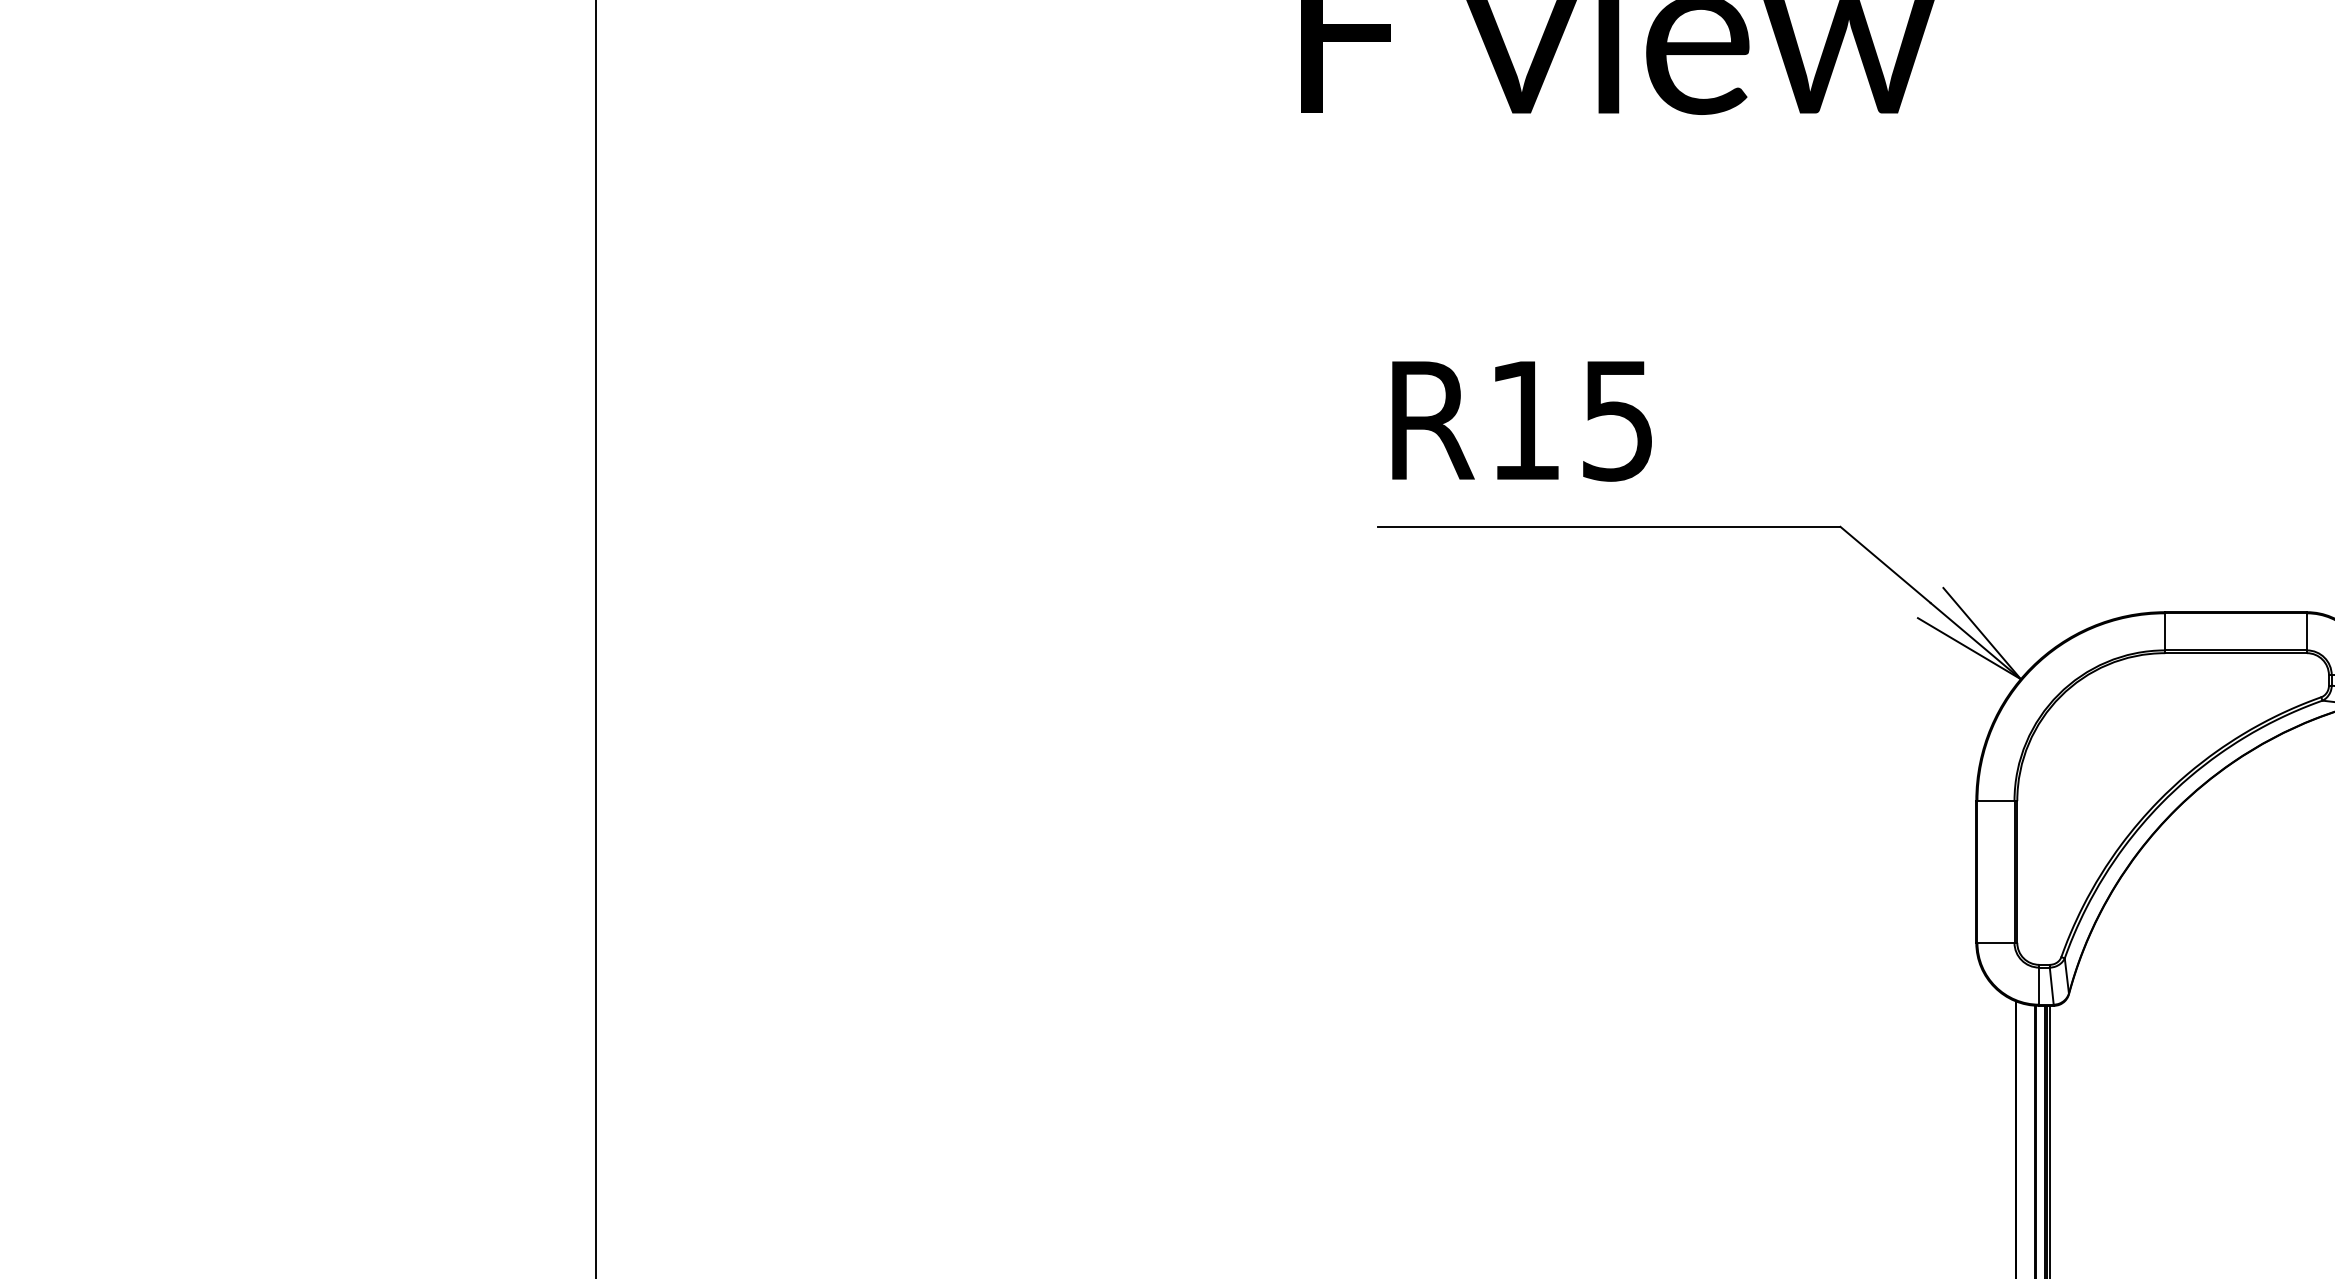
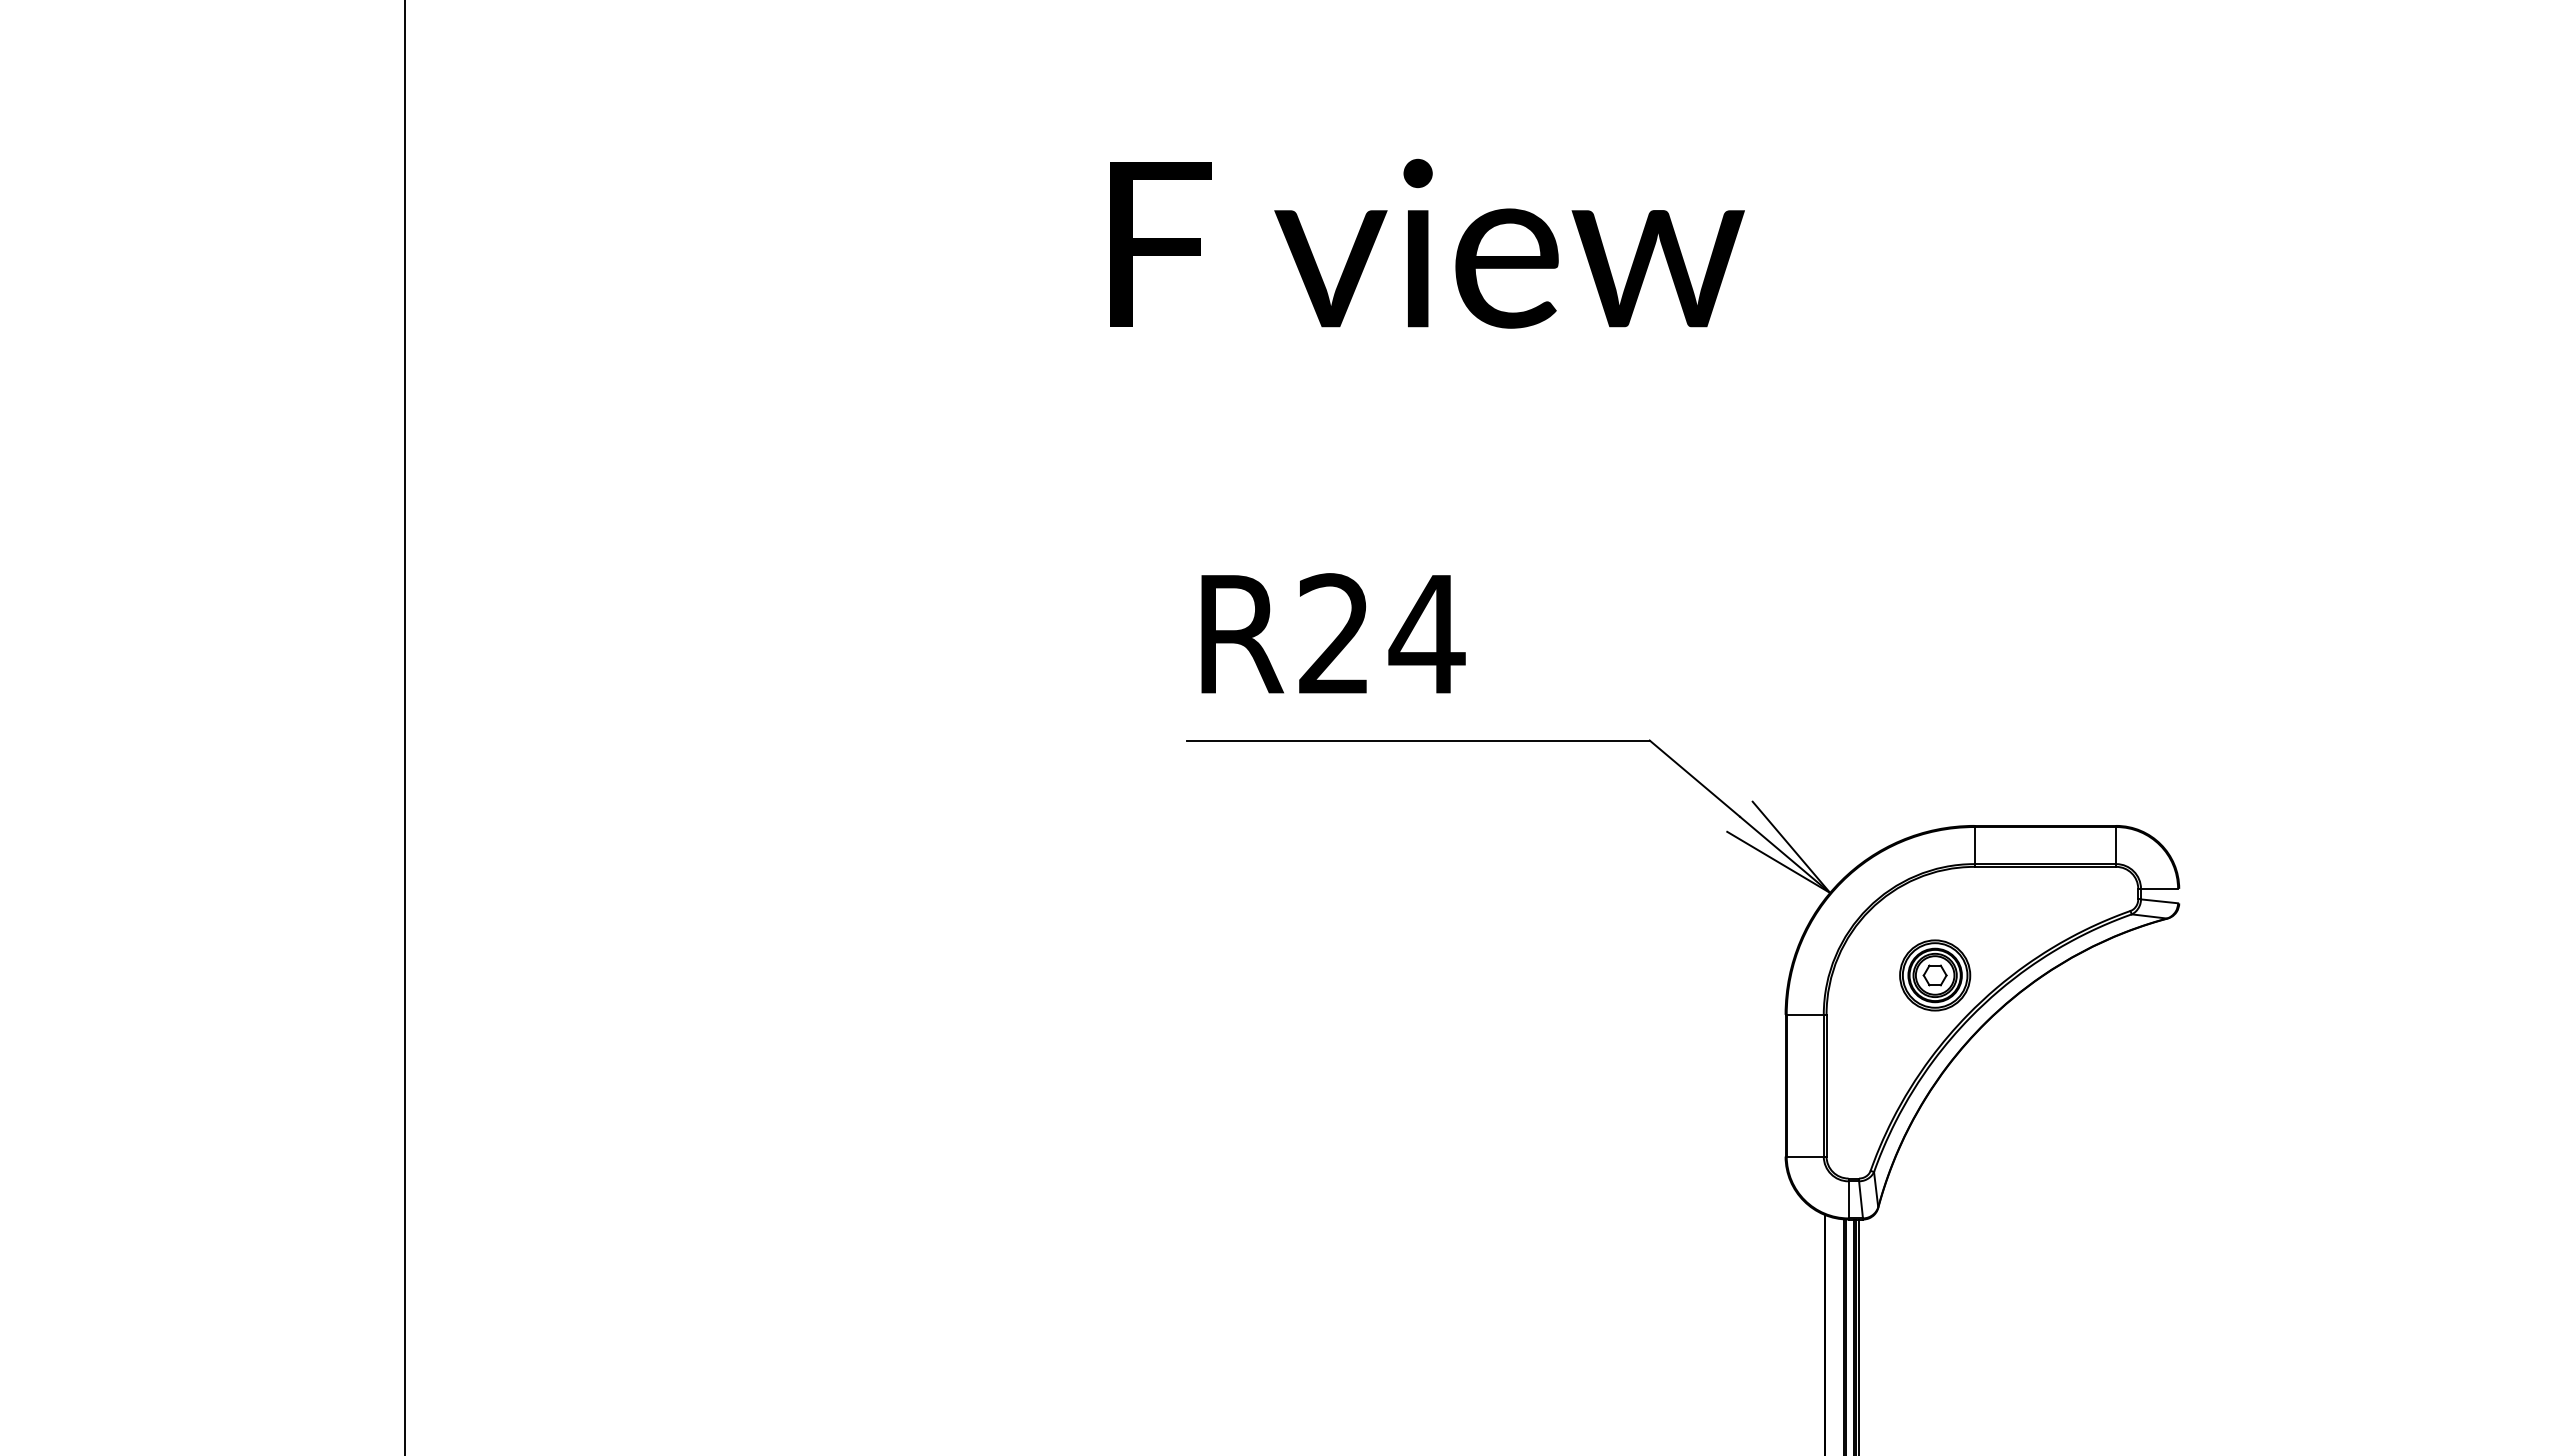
text: (1573, 420) -> (1382, 634), R15 -> R24
part: (2126, 761) -> (1935, 975), added

